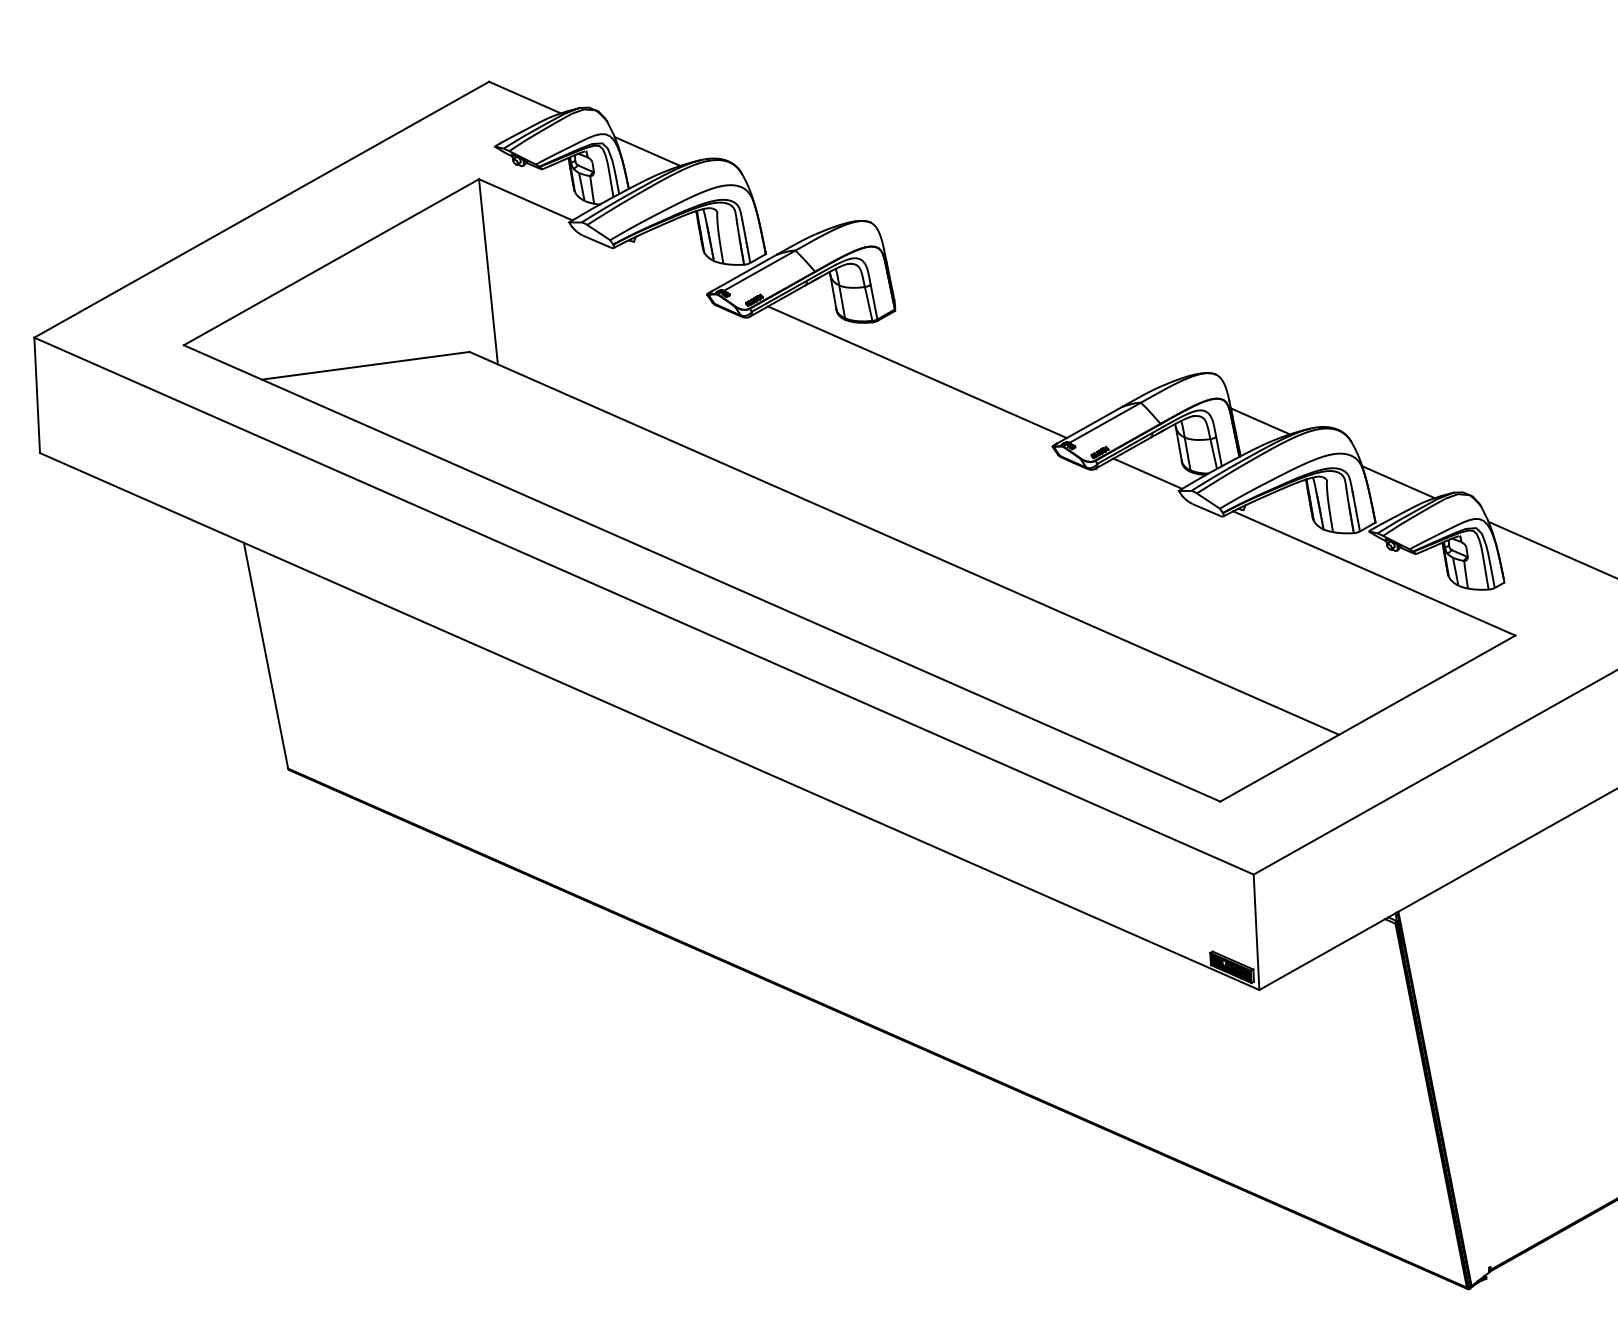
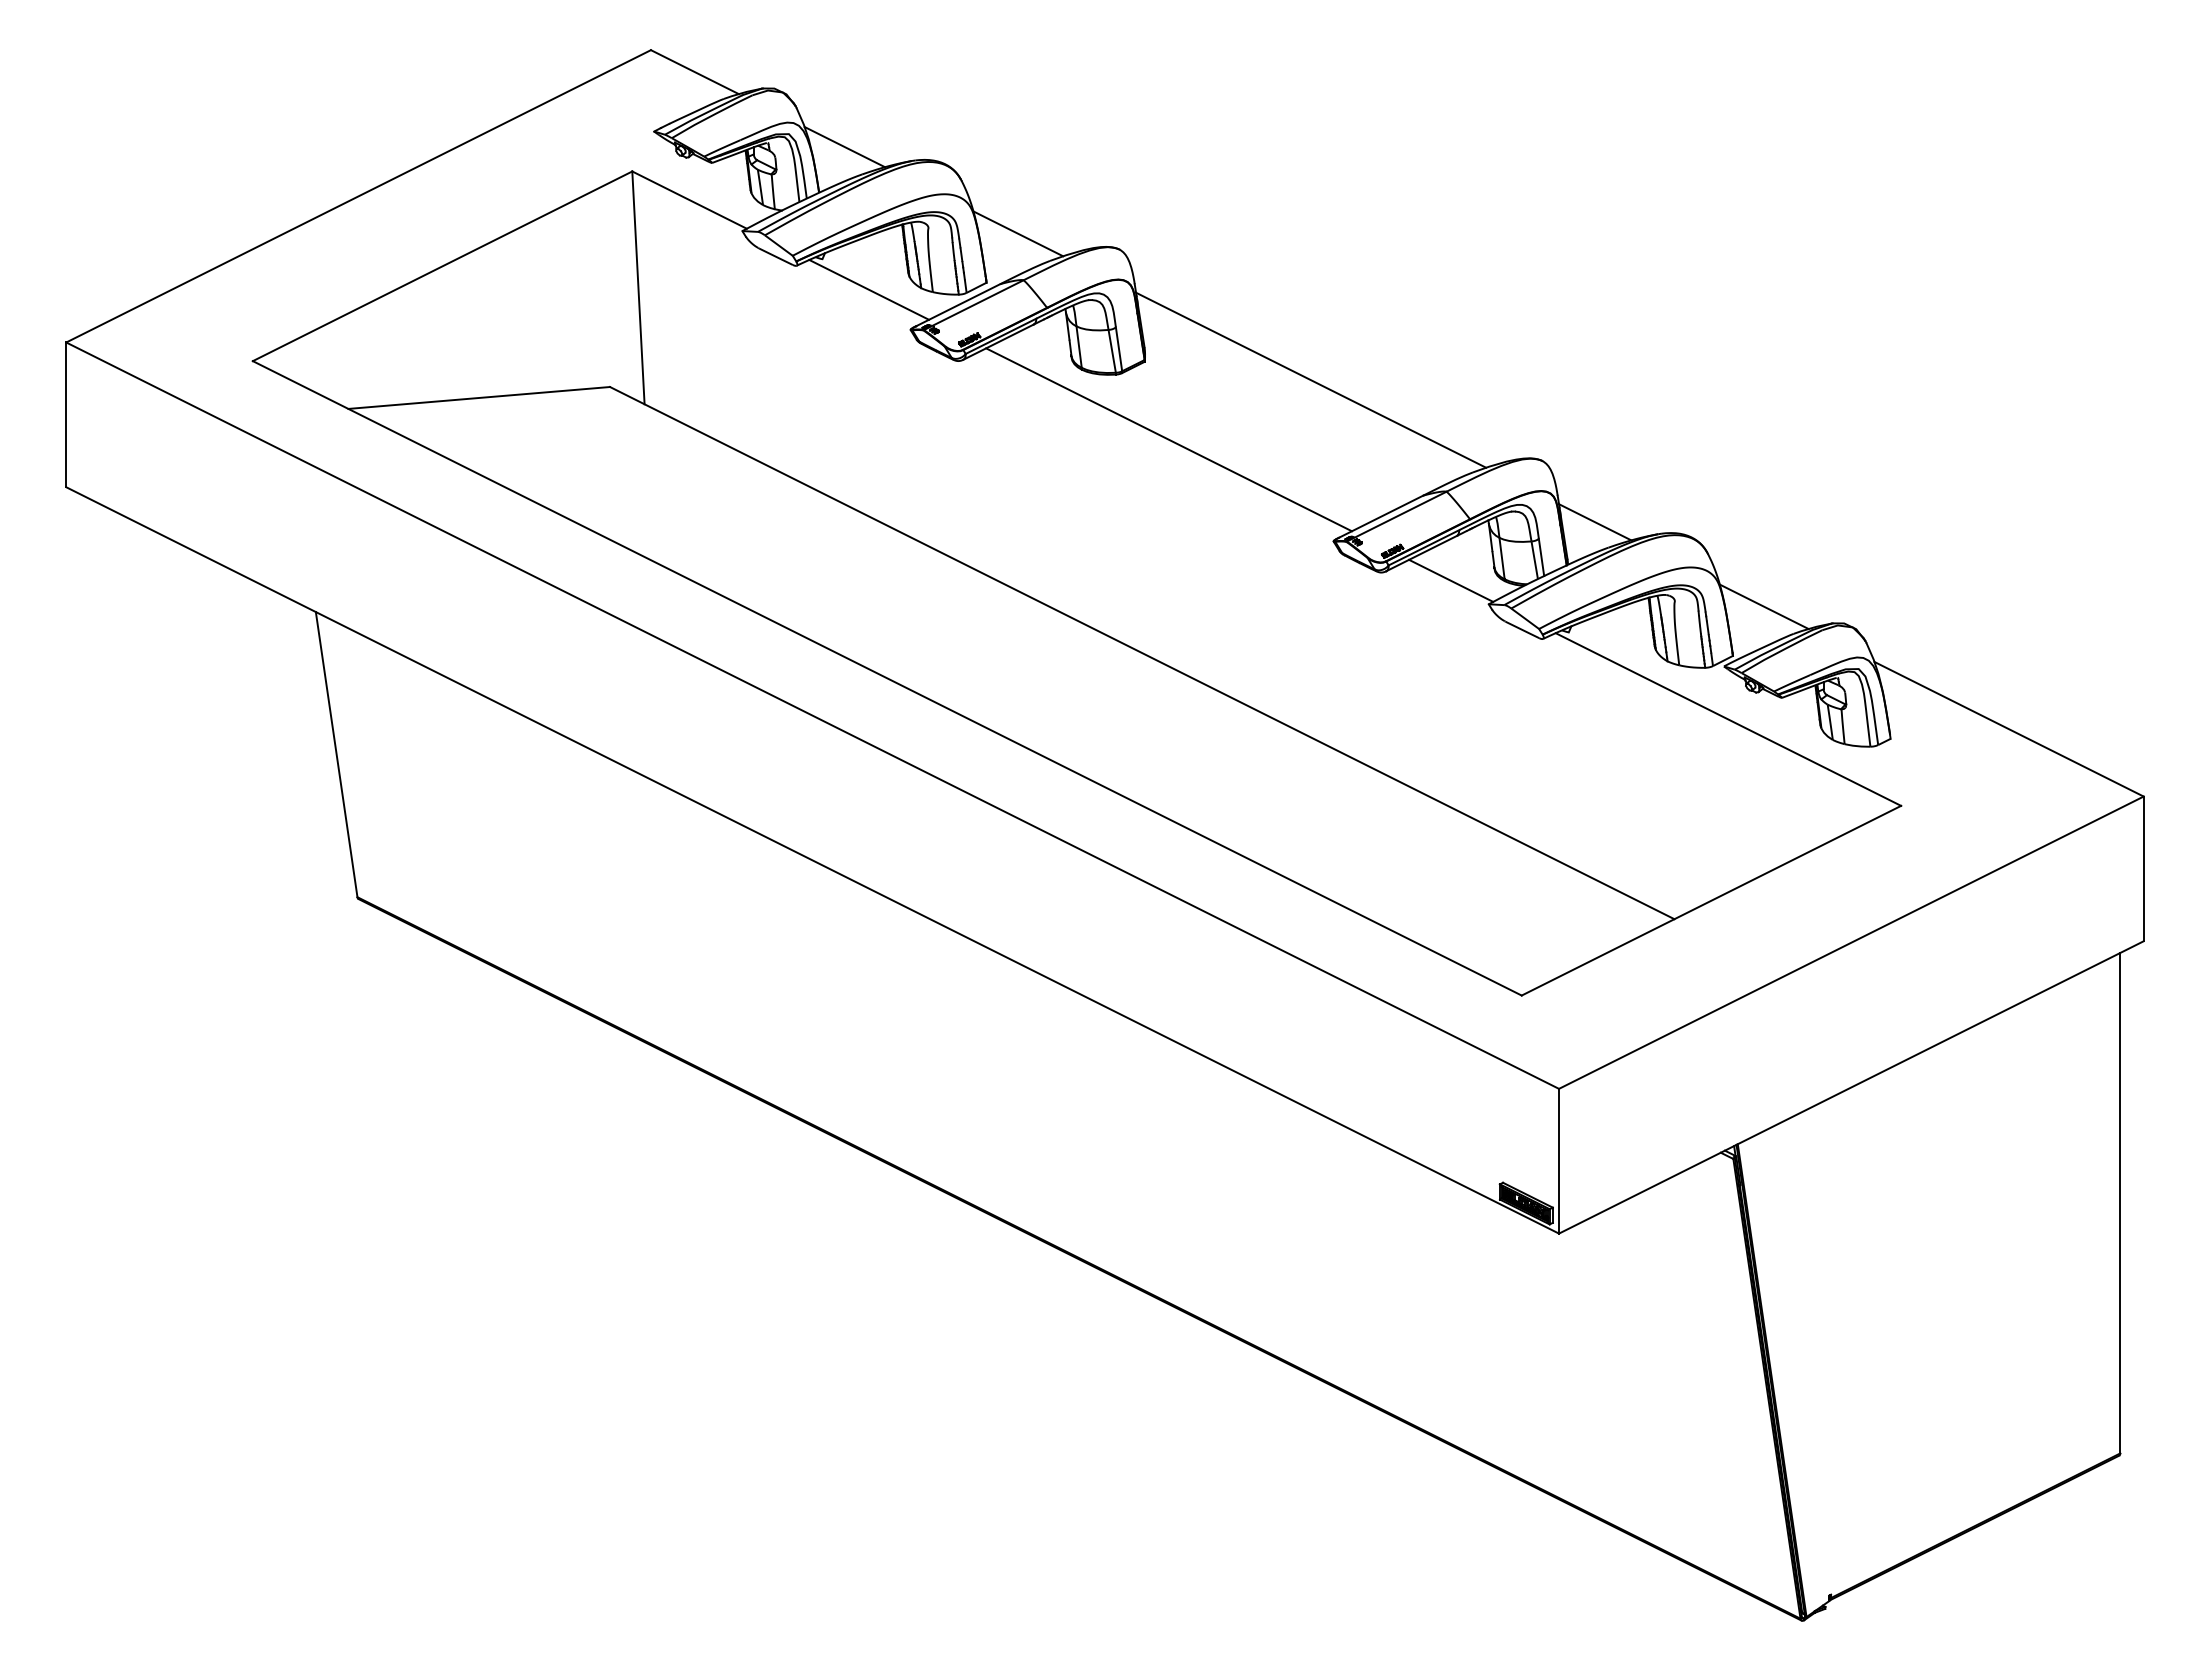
line: (789, 213) -> (1018, 233), added
line: (672, 264) -> (869, 289), added
line: (1028, 318) -> (1311, 379), added

